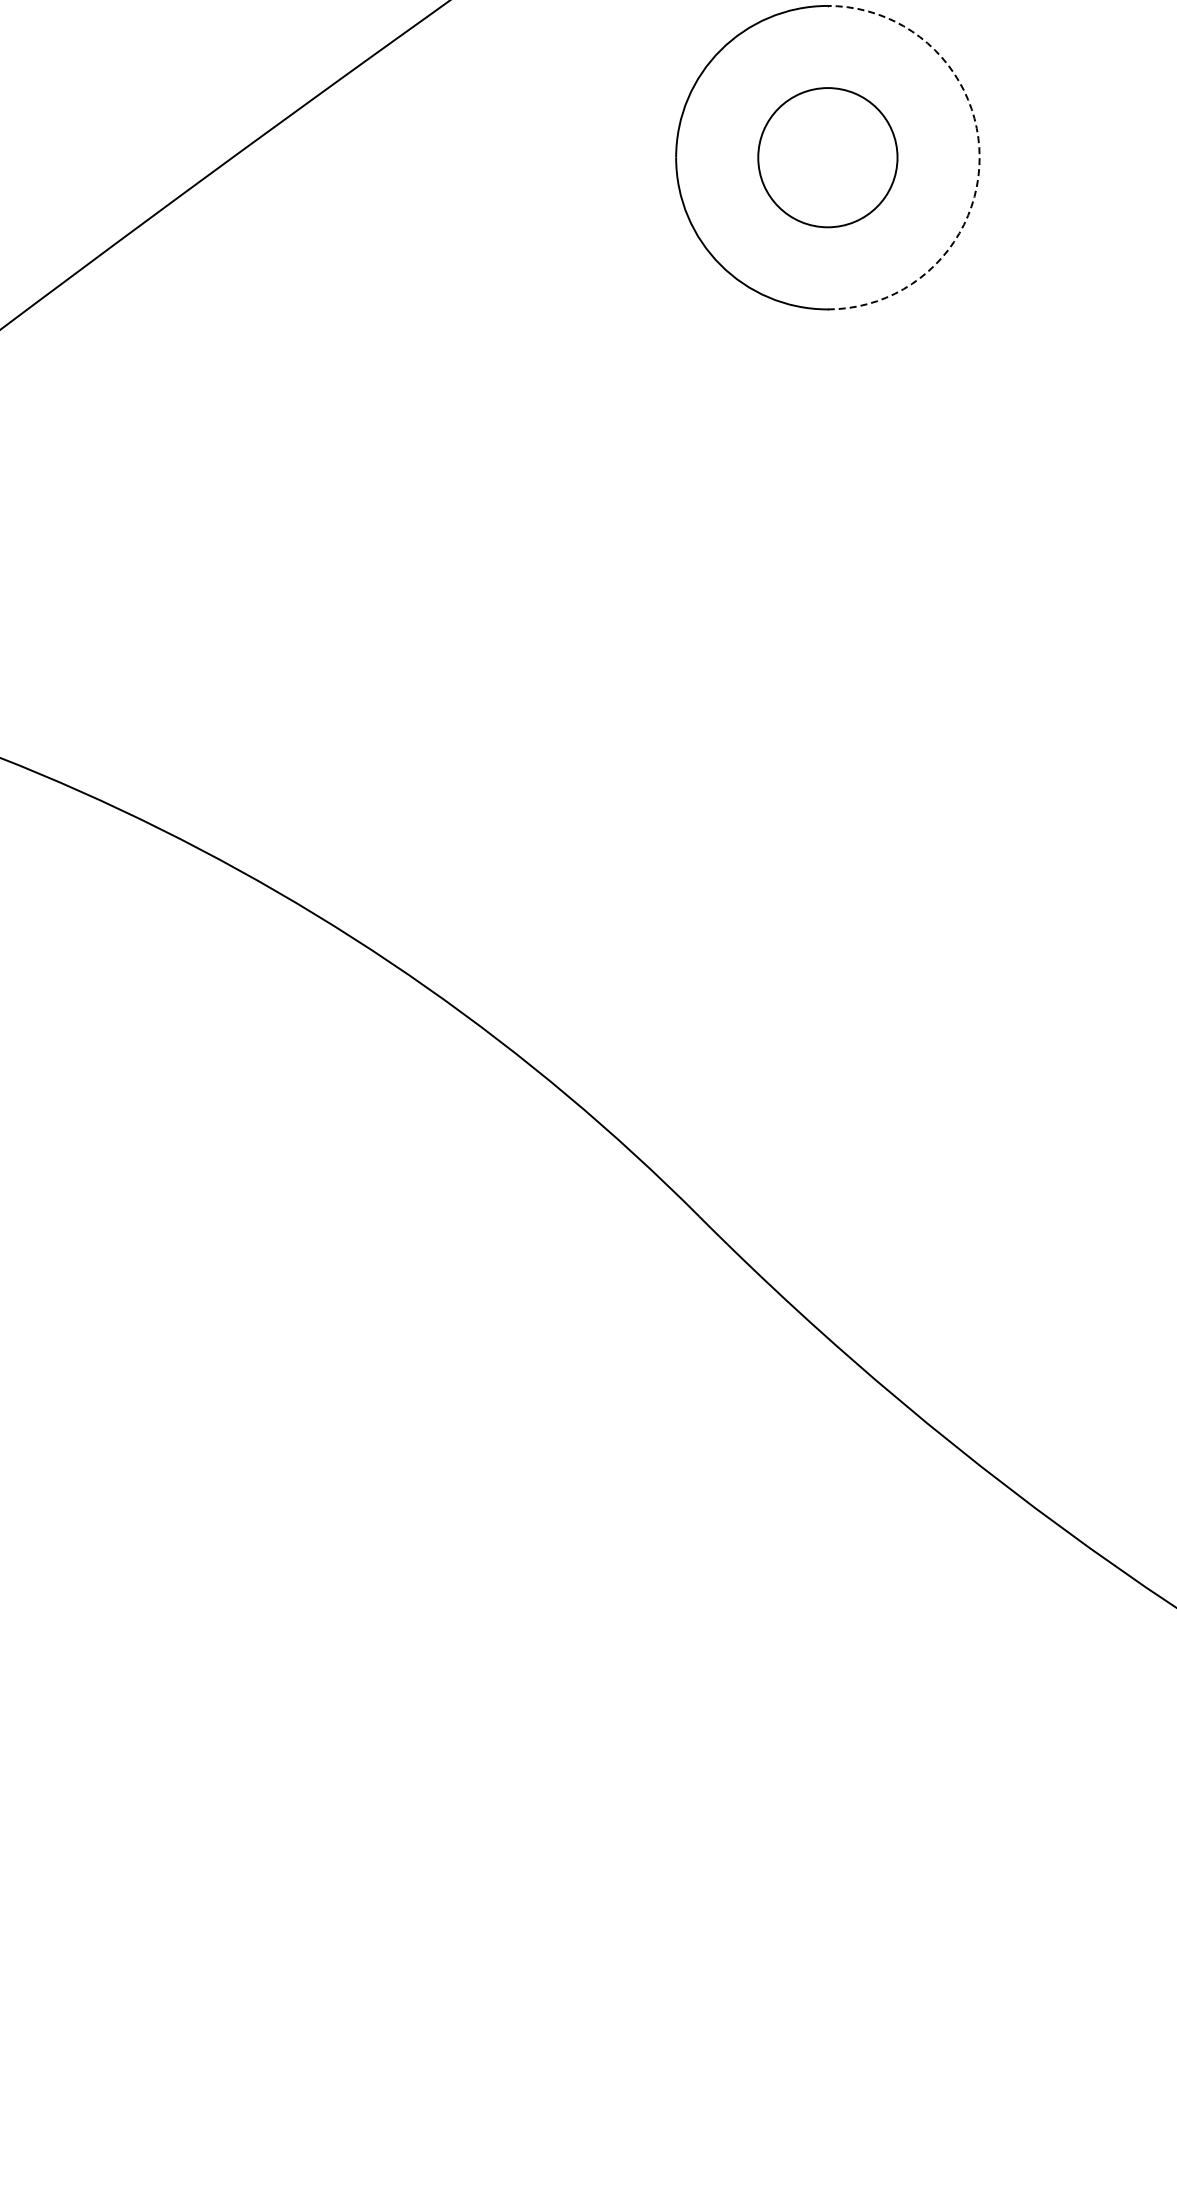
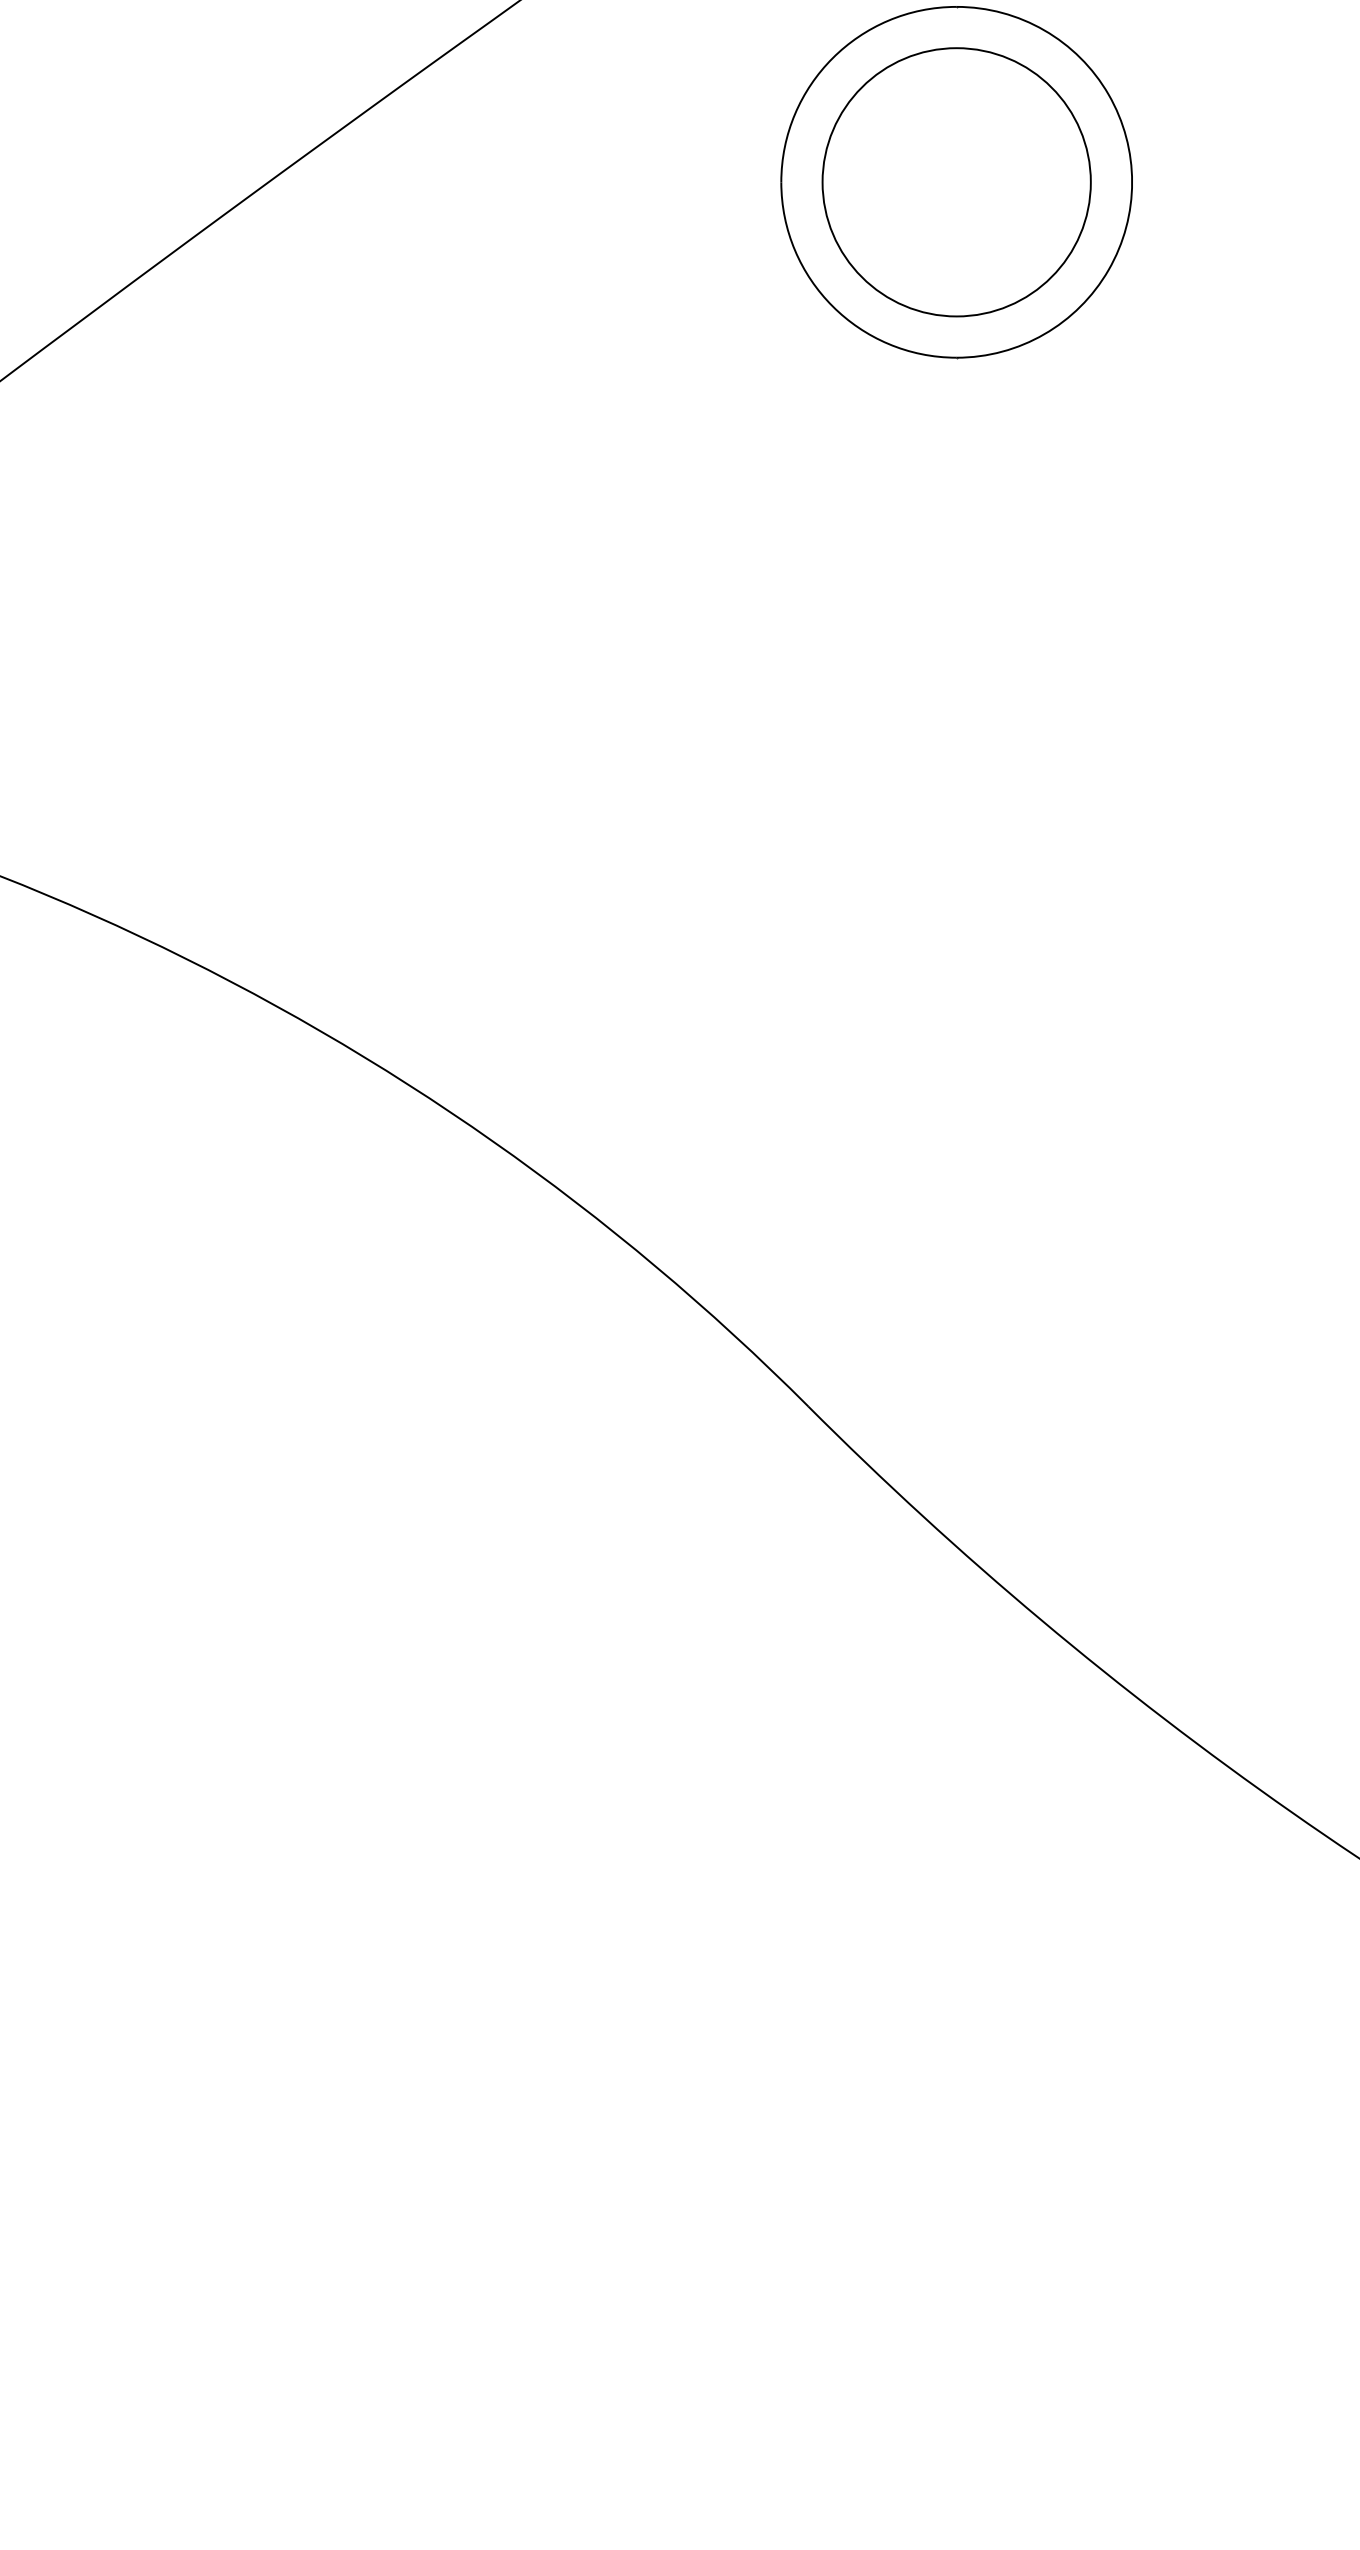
circle: (827, 157) -> (956, 182), size x1.67
arc: (979, 157) -> (1131, 182), dashed -> solid

